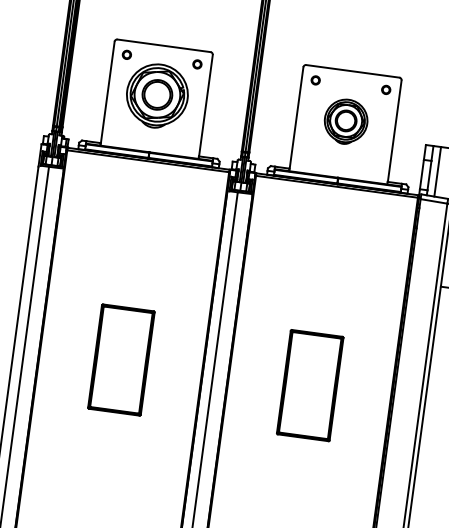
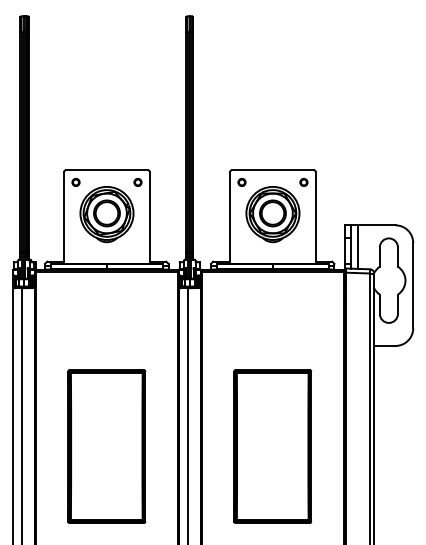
part: (345, 121) -> (272, 214), size x1.43
part: (121, 359) -> (106, 446), size x1.67
part: (309, 385) -> (272, 446), size x1.67

